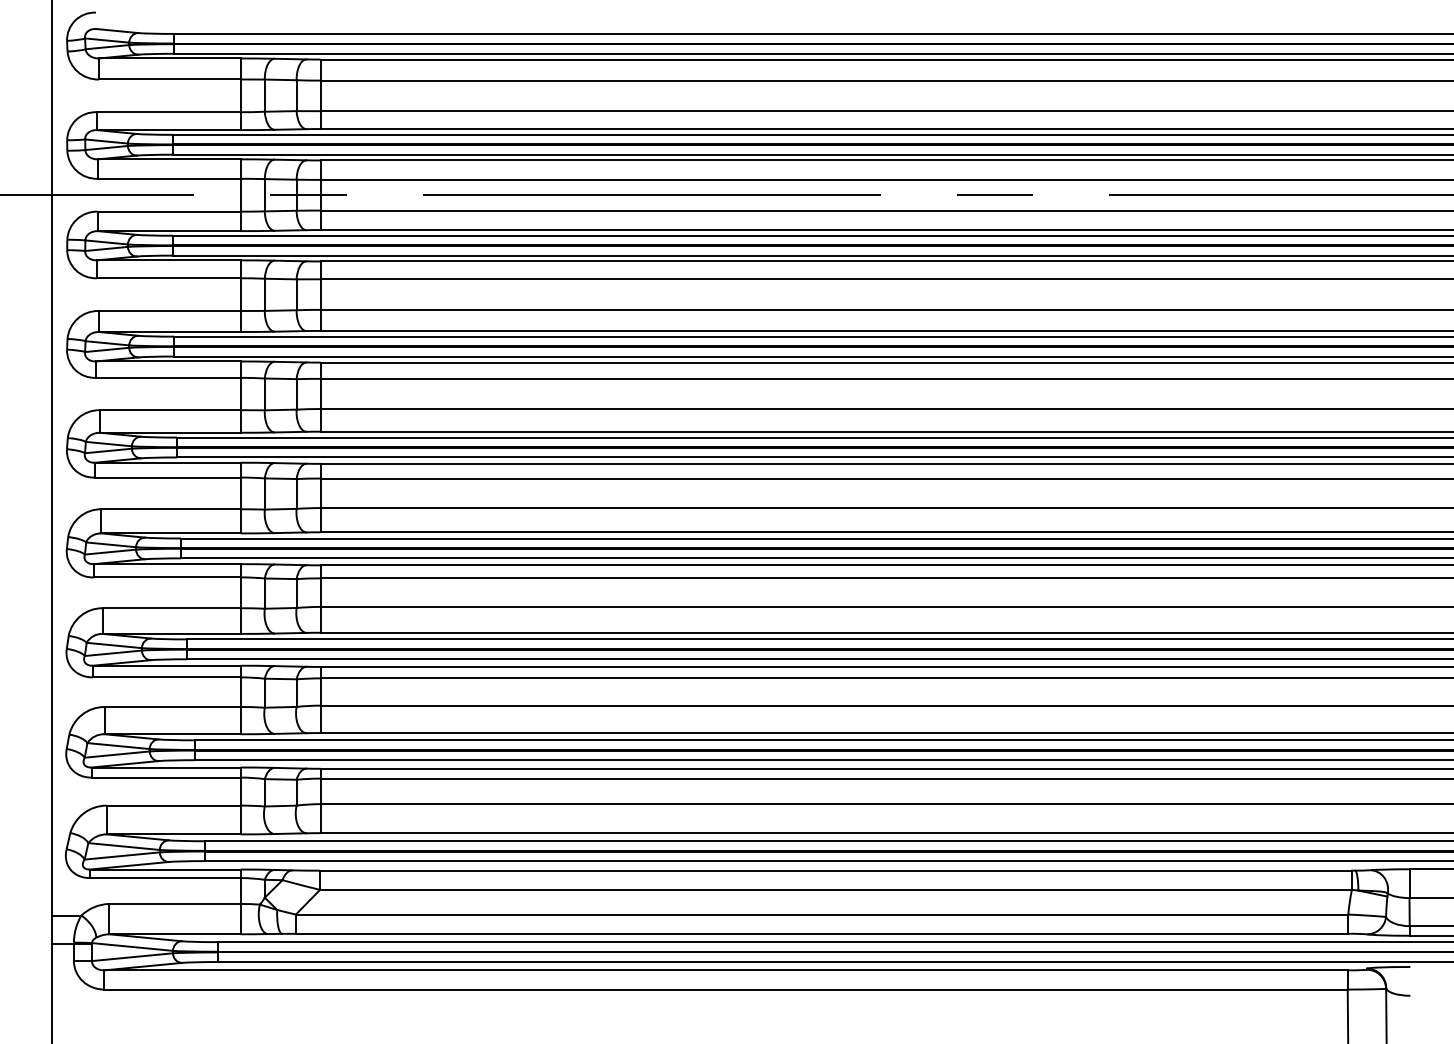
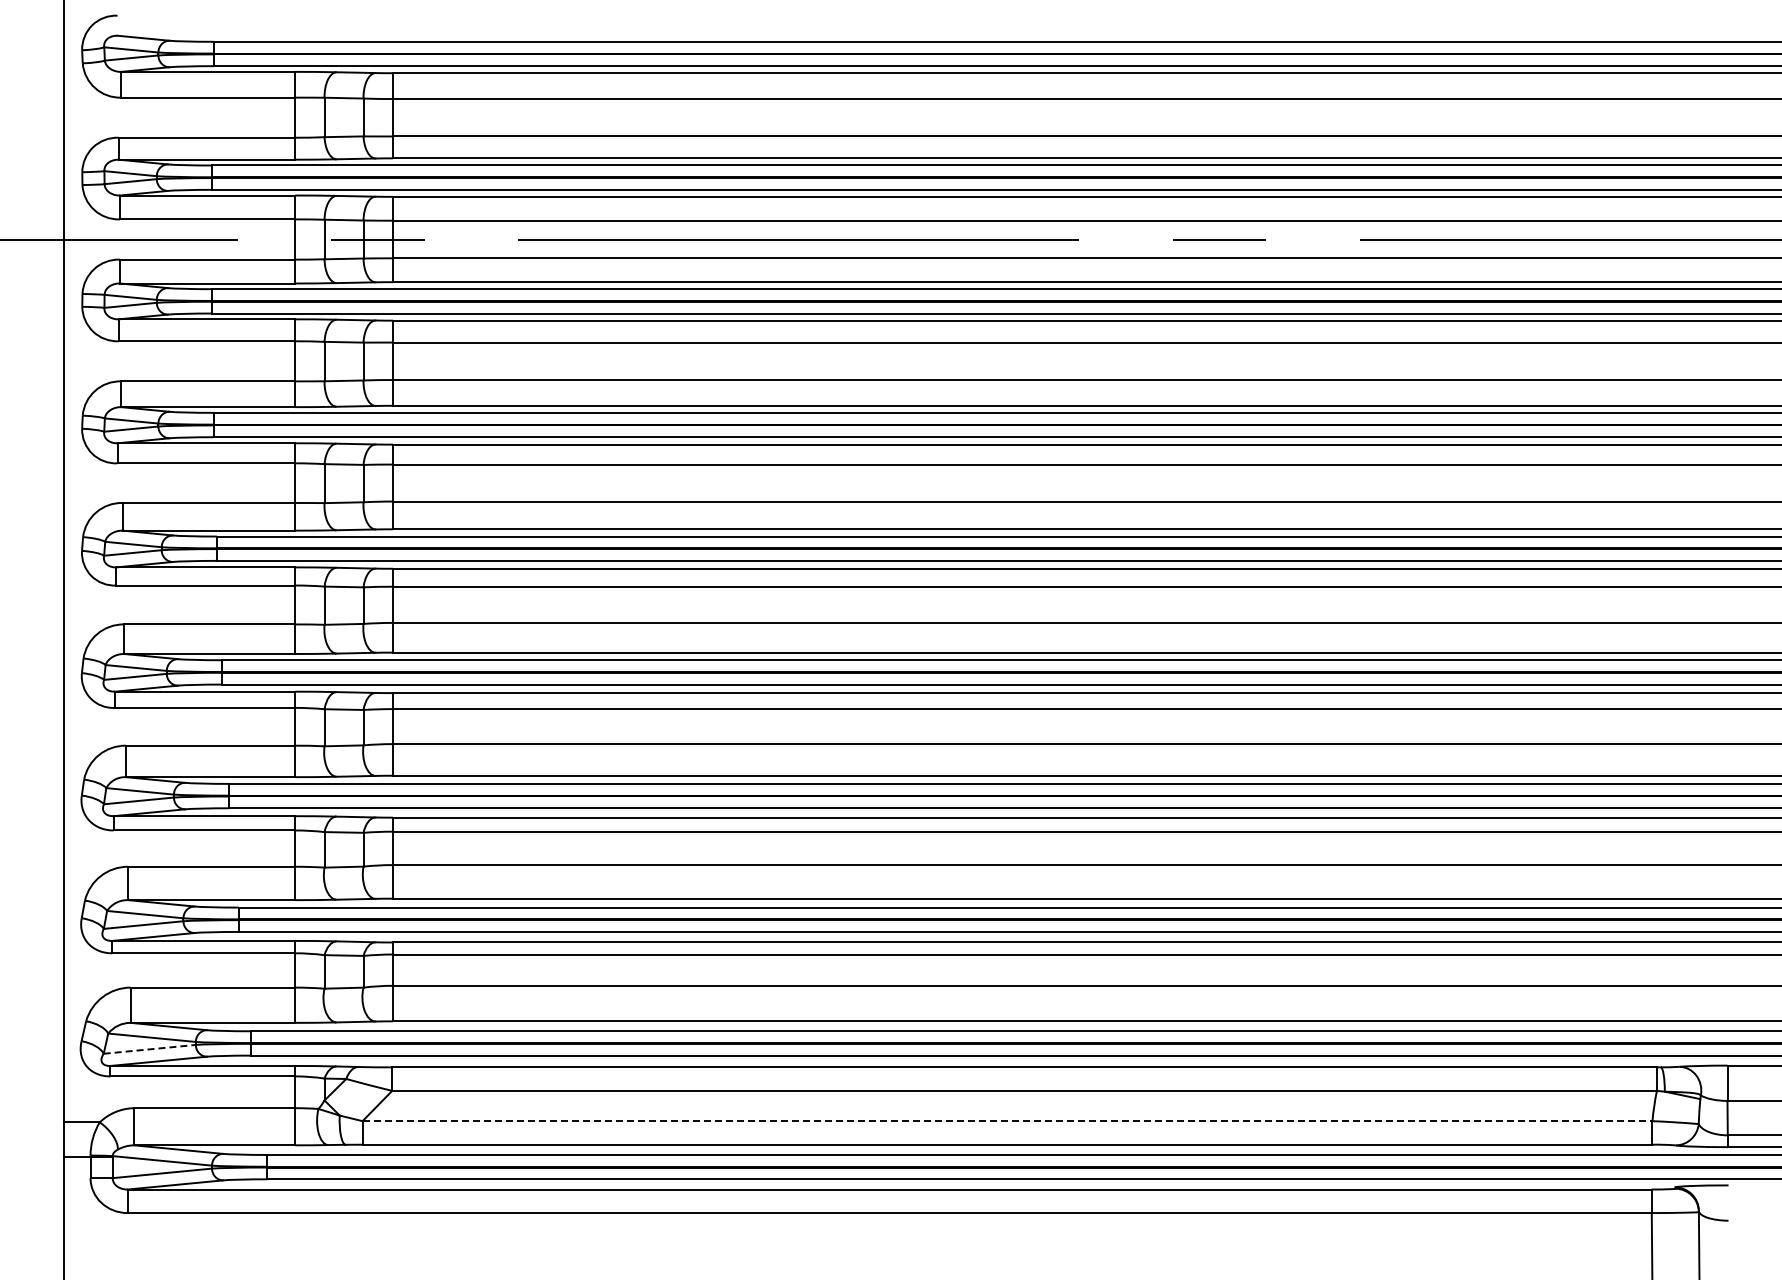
line: (122, 856) -> (150, 1049), solid -> dashed
line: (822, 914) -> (1007, 1121), solid -> dashed

